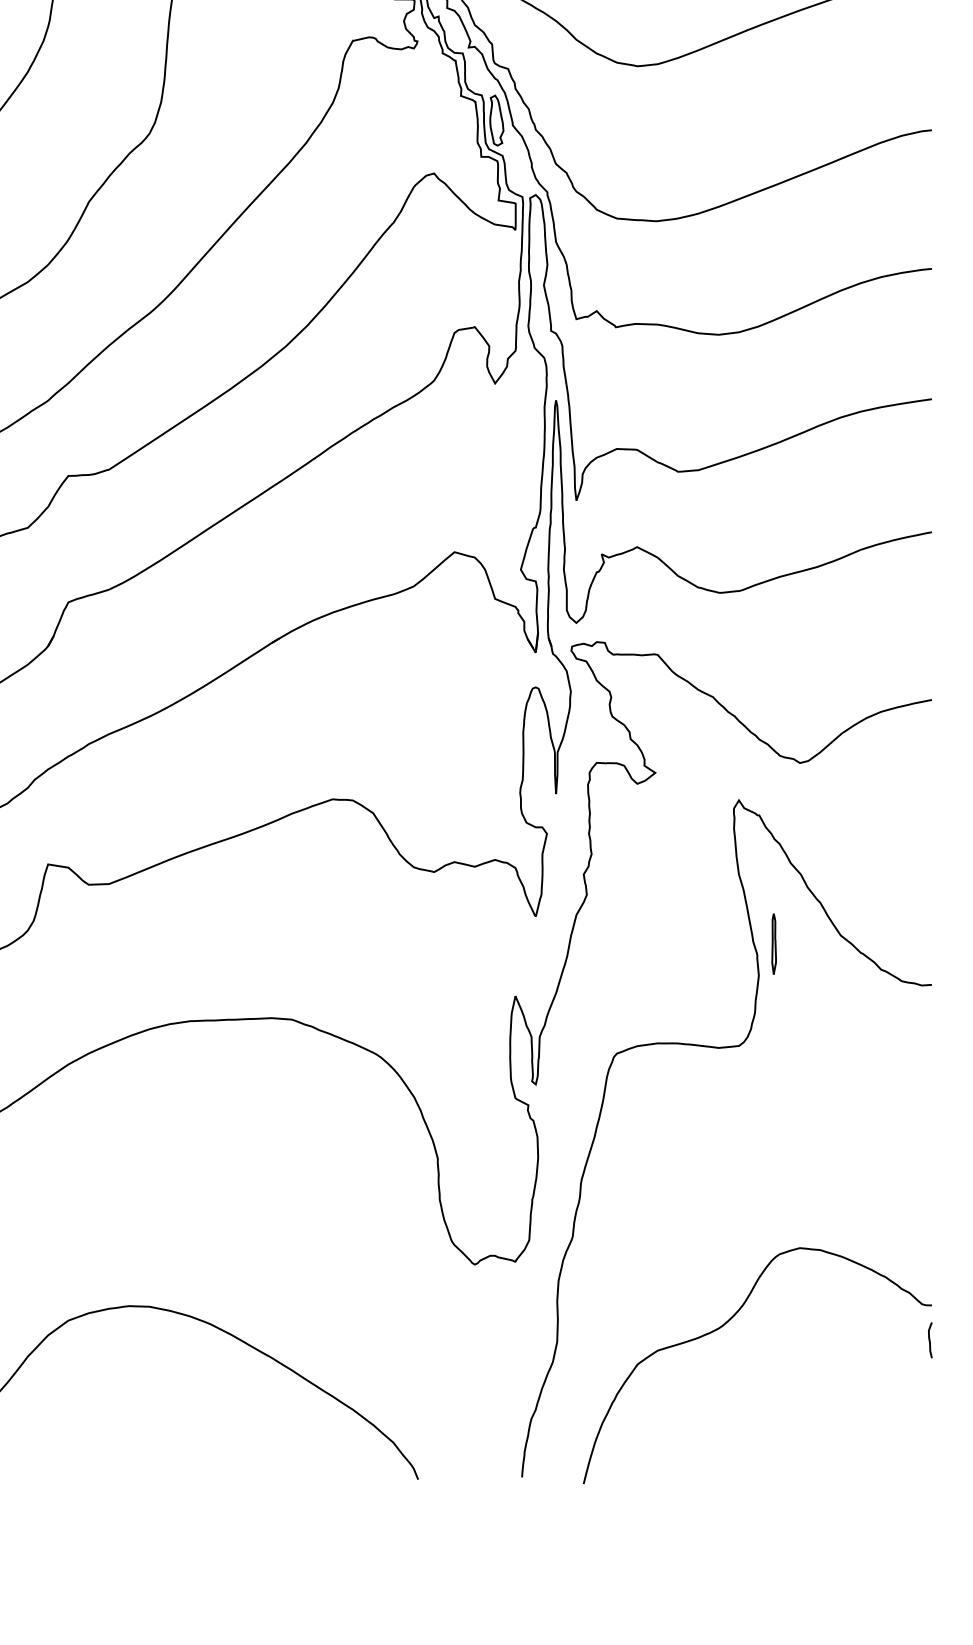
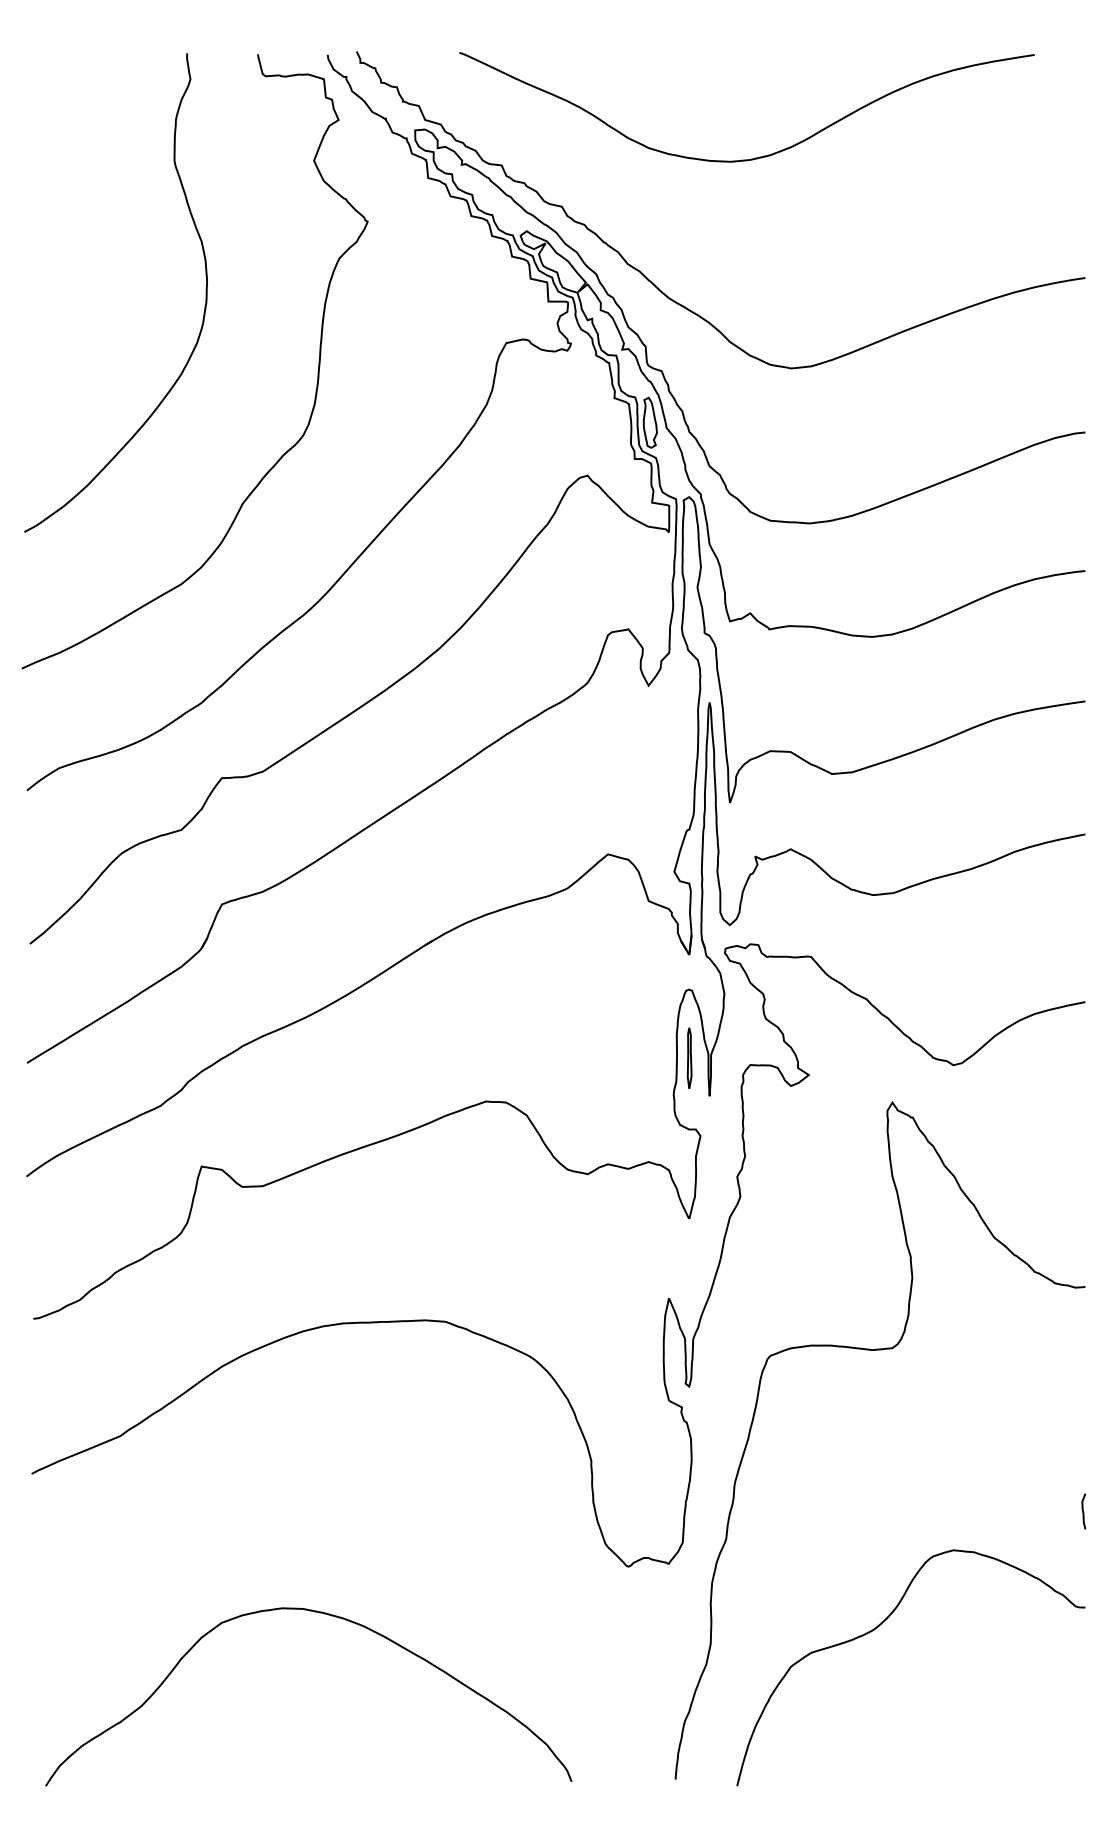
part: (773, 943) -> (689, 1057), moved
curve: (929, 1340) -> (1083, 1511), moved

